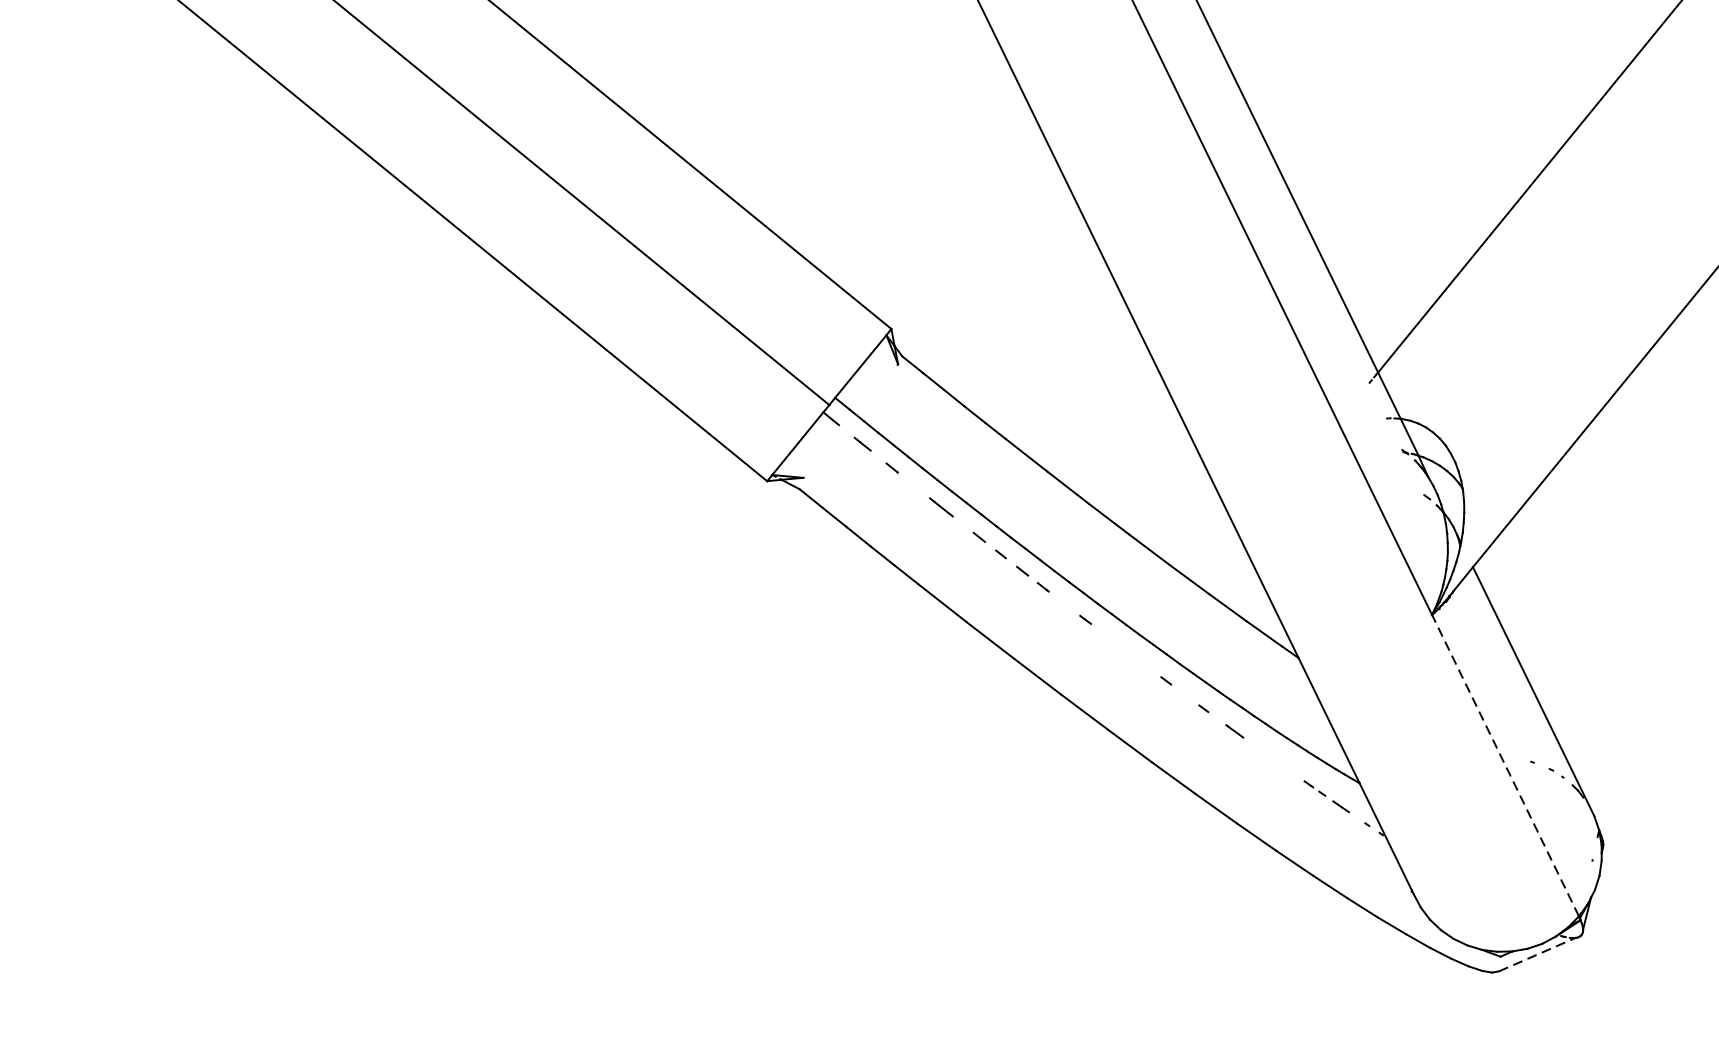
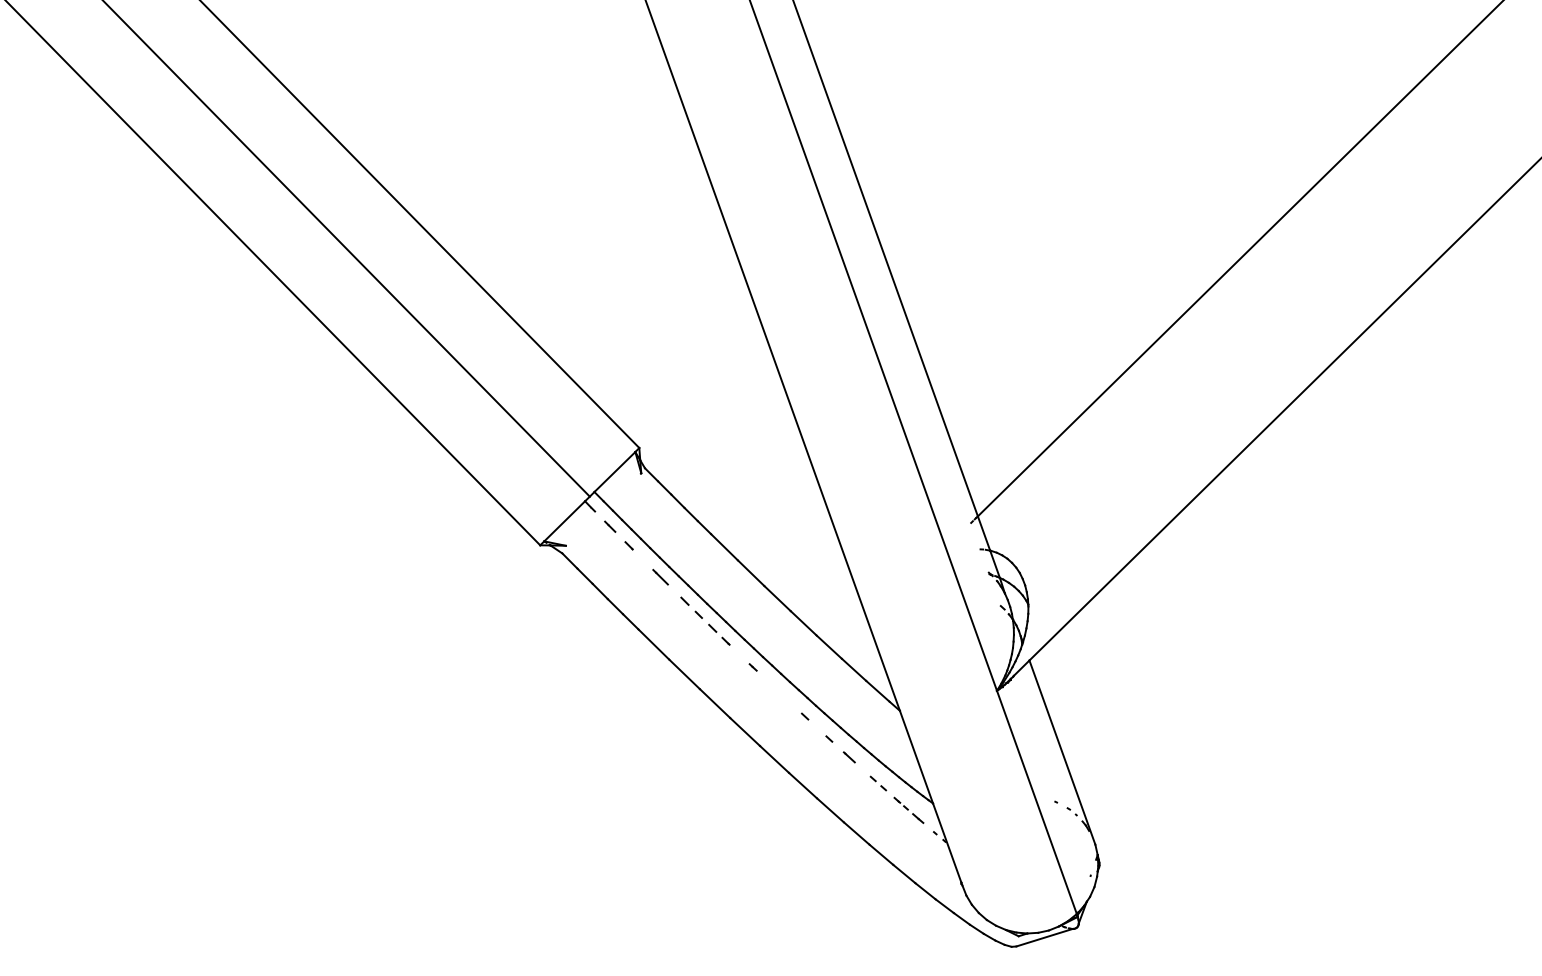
part: (1279, 763) -> (878, 783), added
line: (1504, 765) -> (1036, 802), dashed -> solid
line: (1537, 954) -> (1044, 937), dashed -> solid

